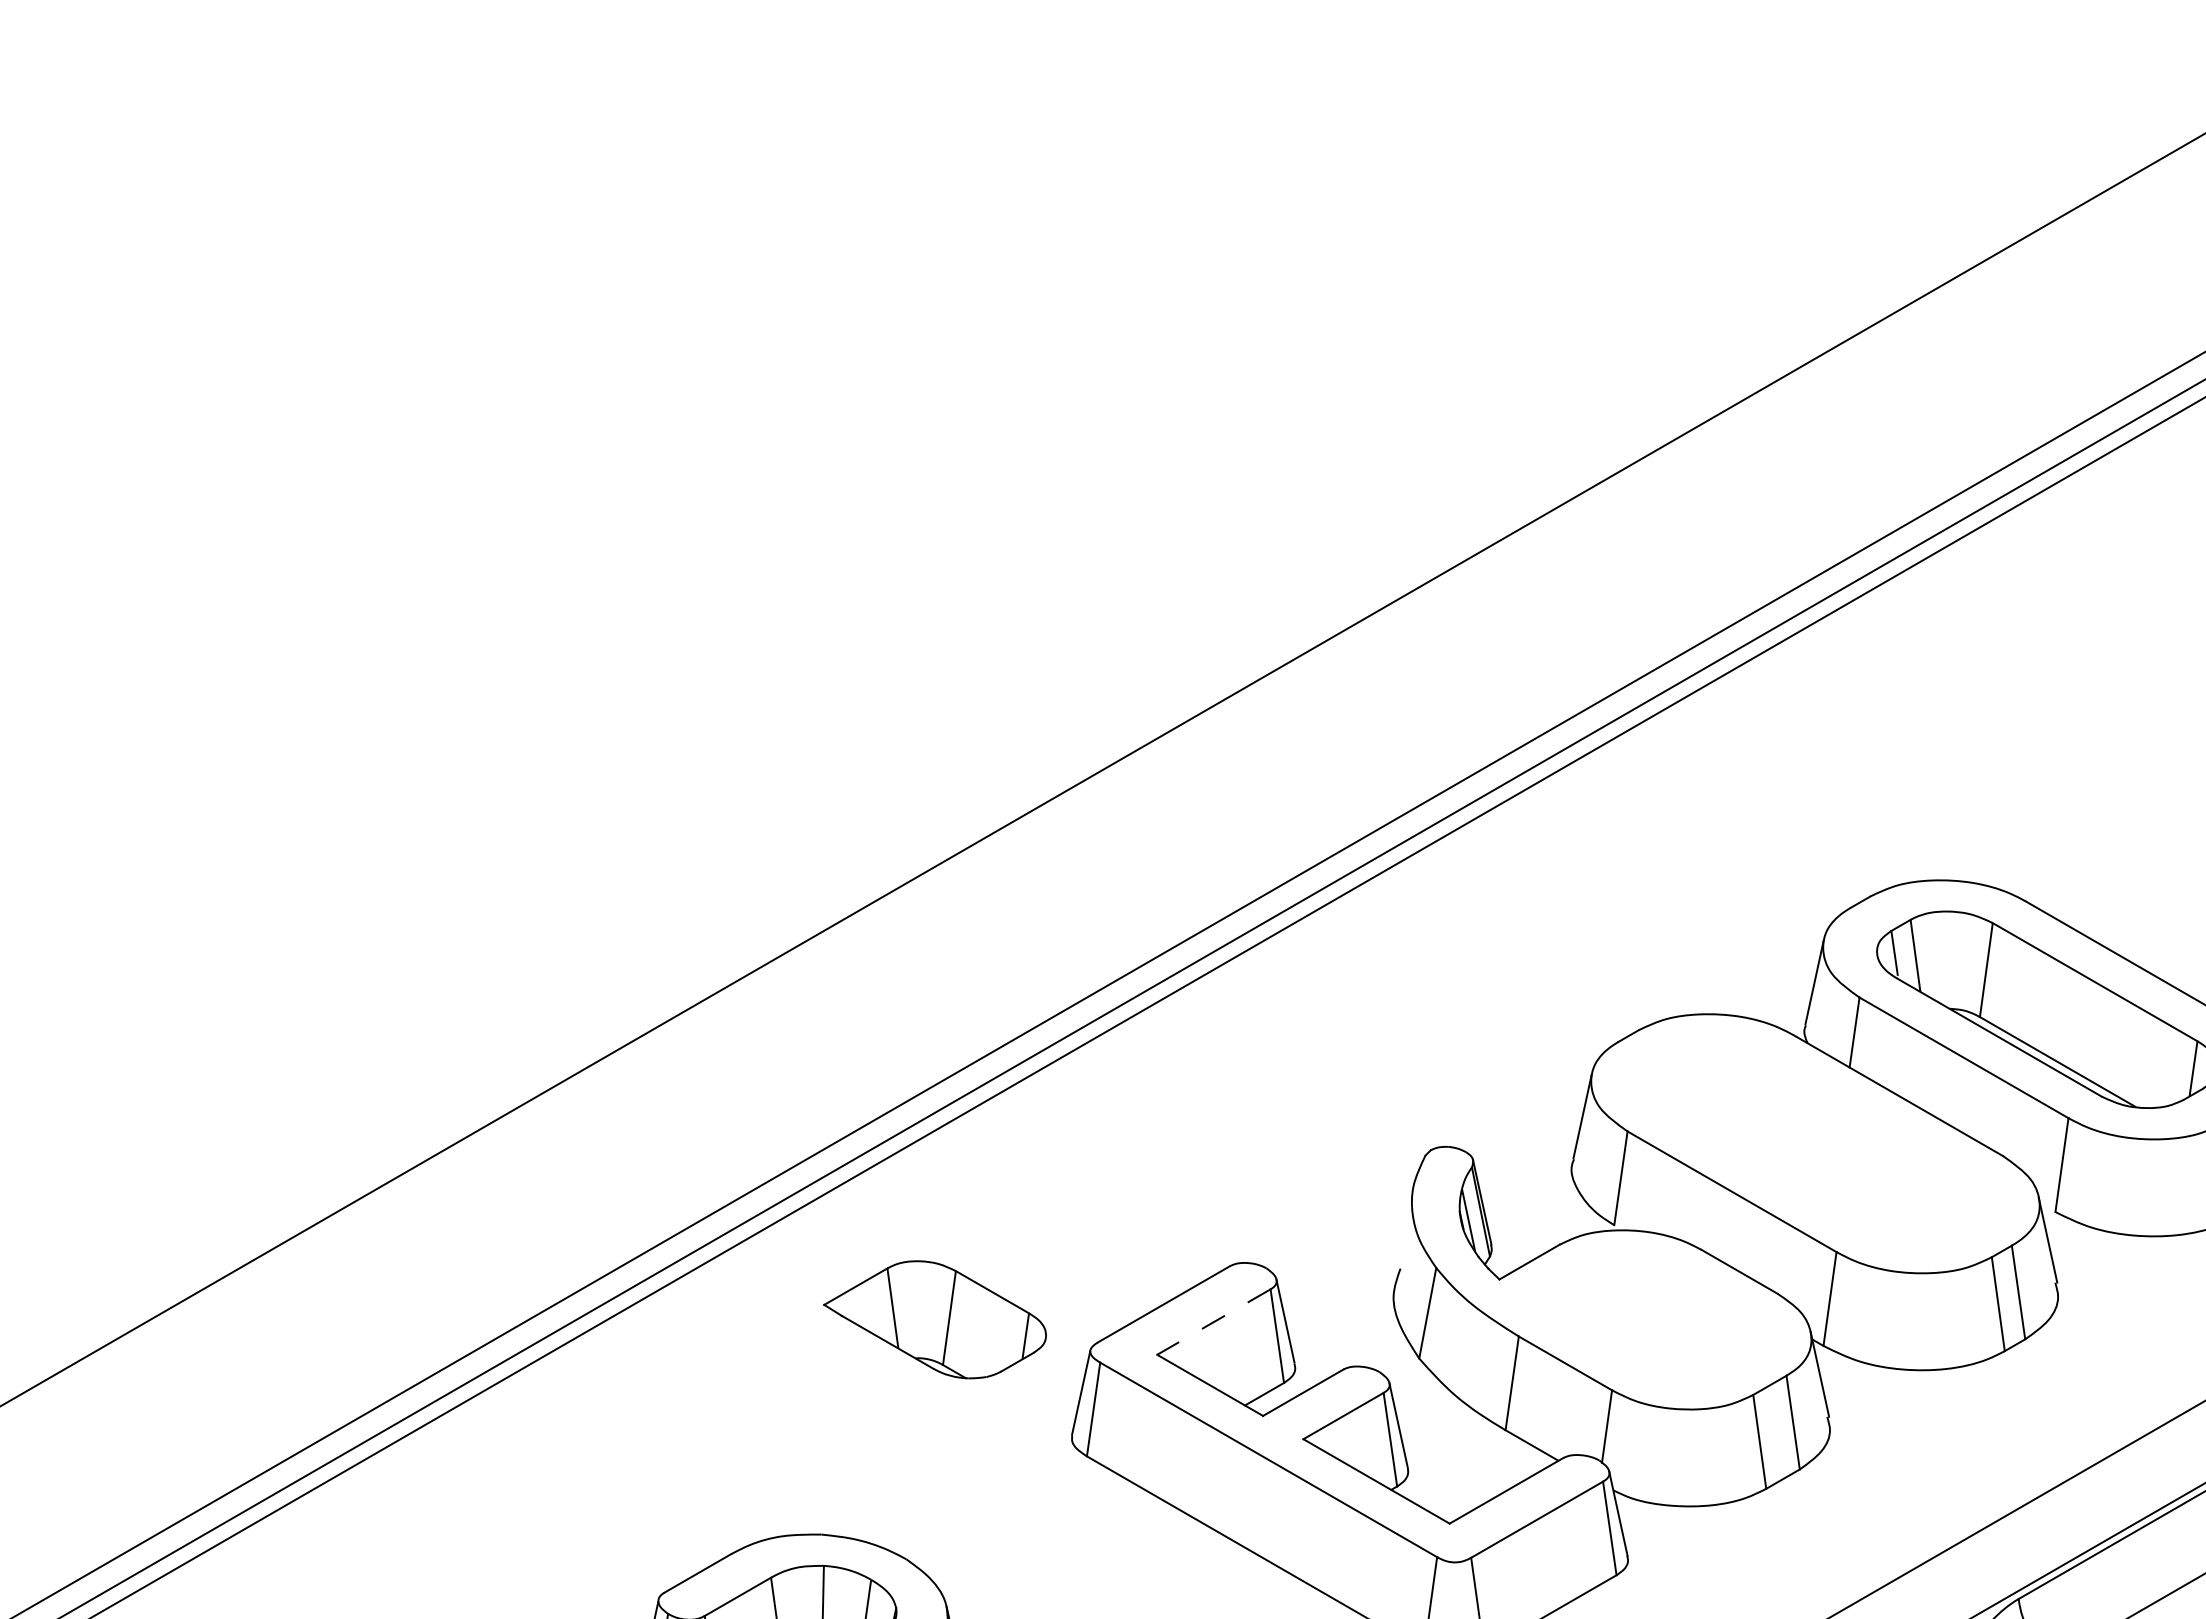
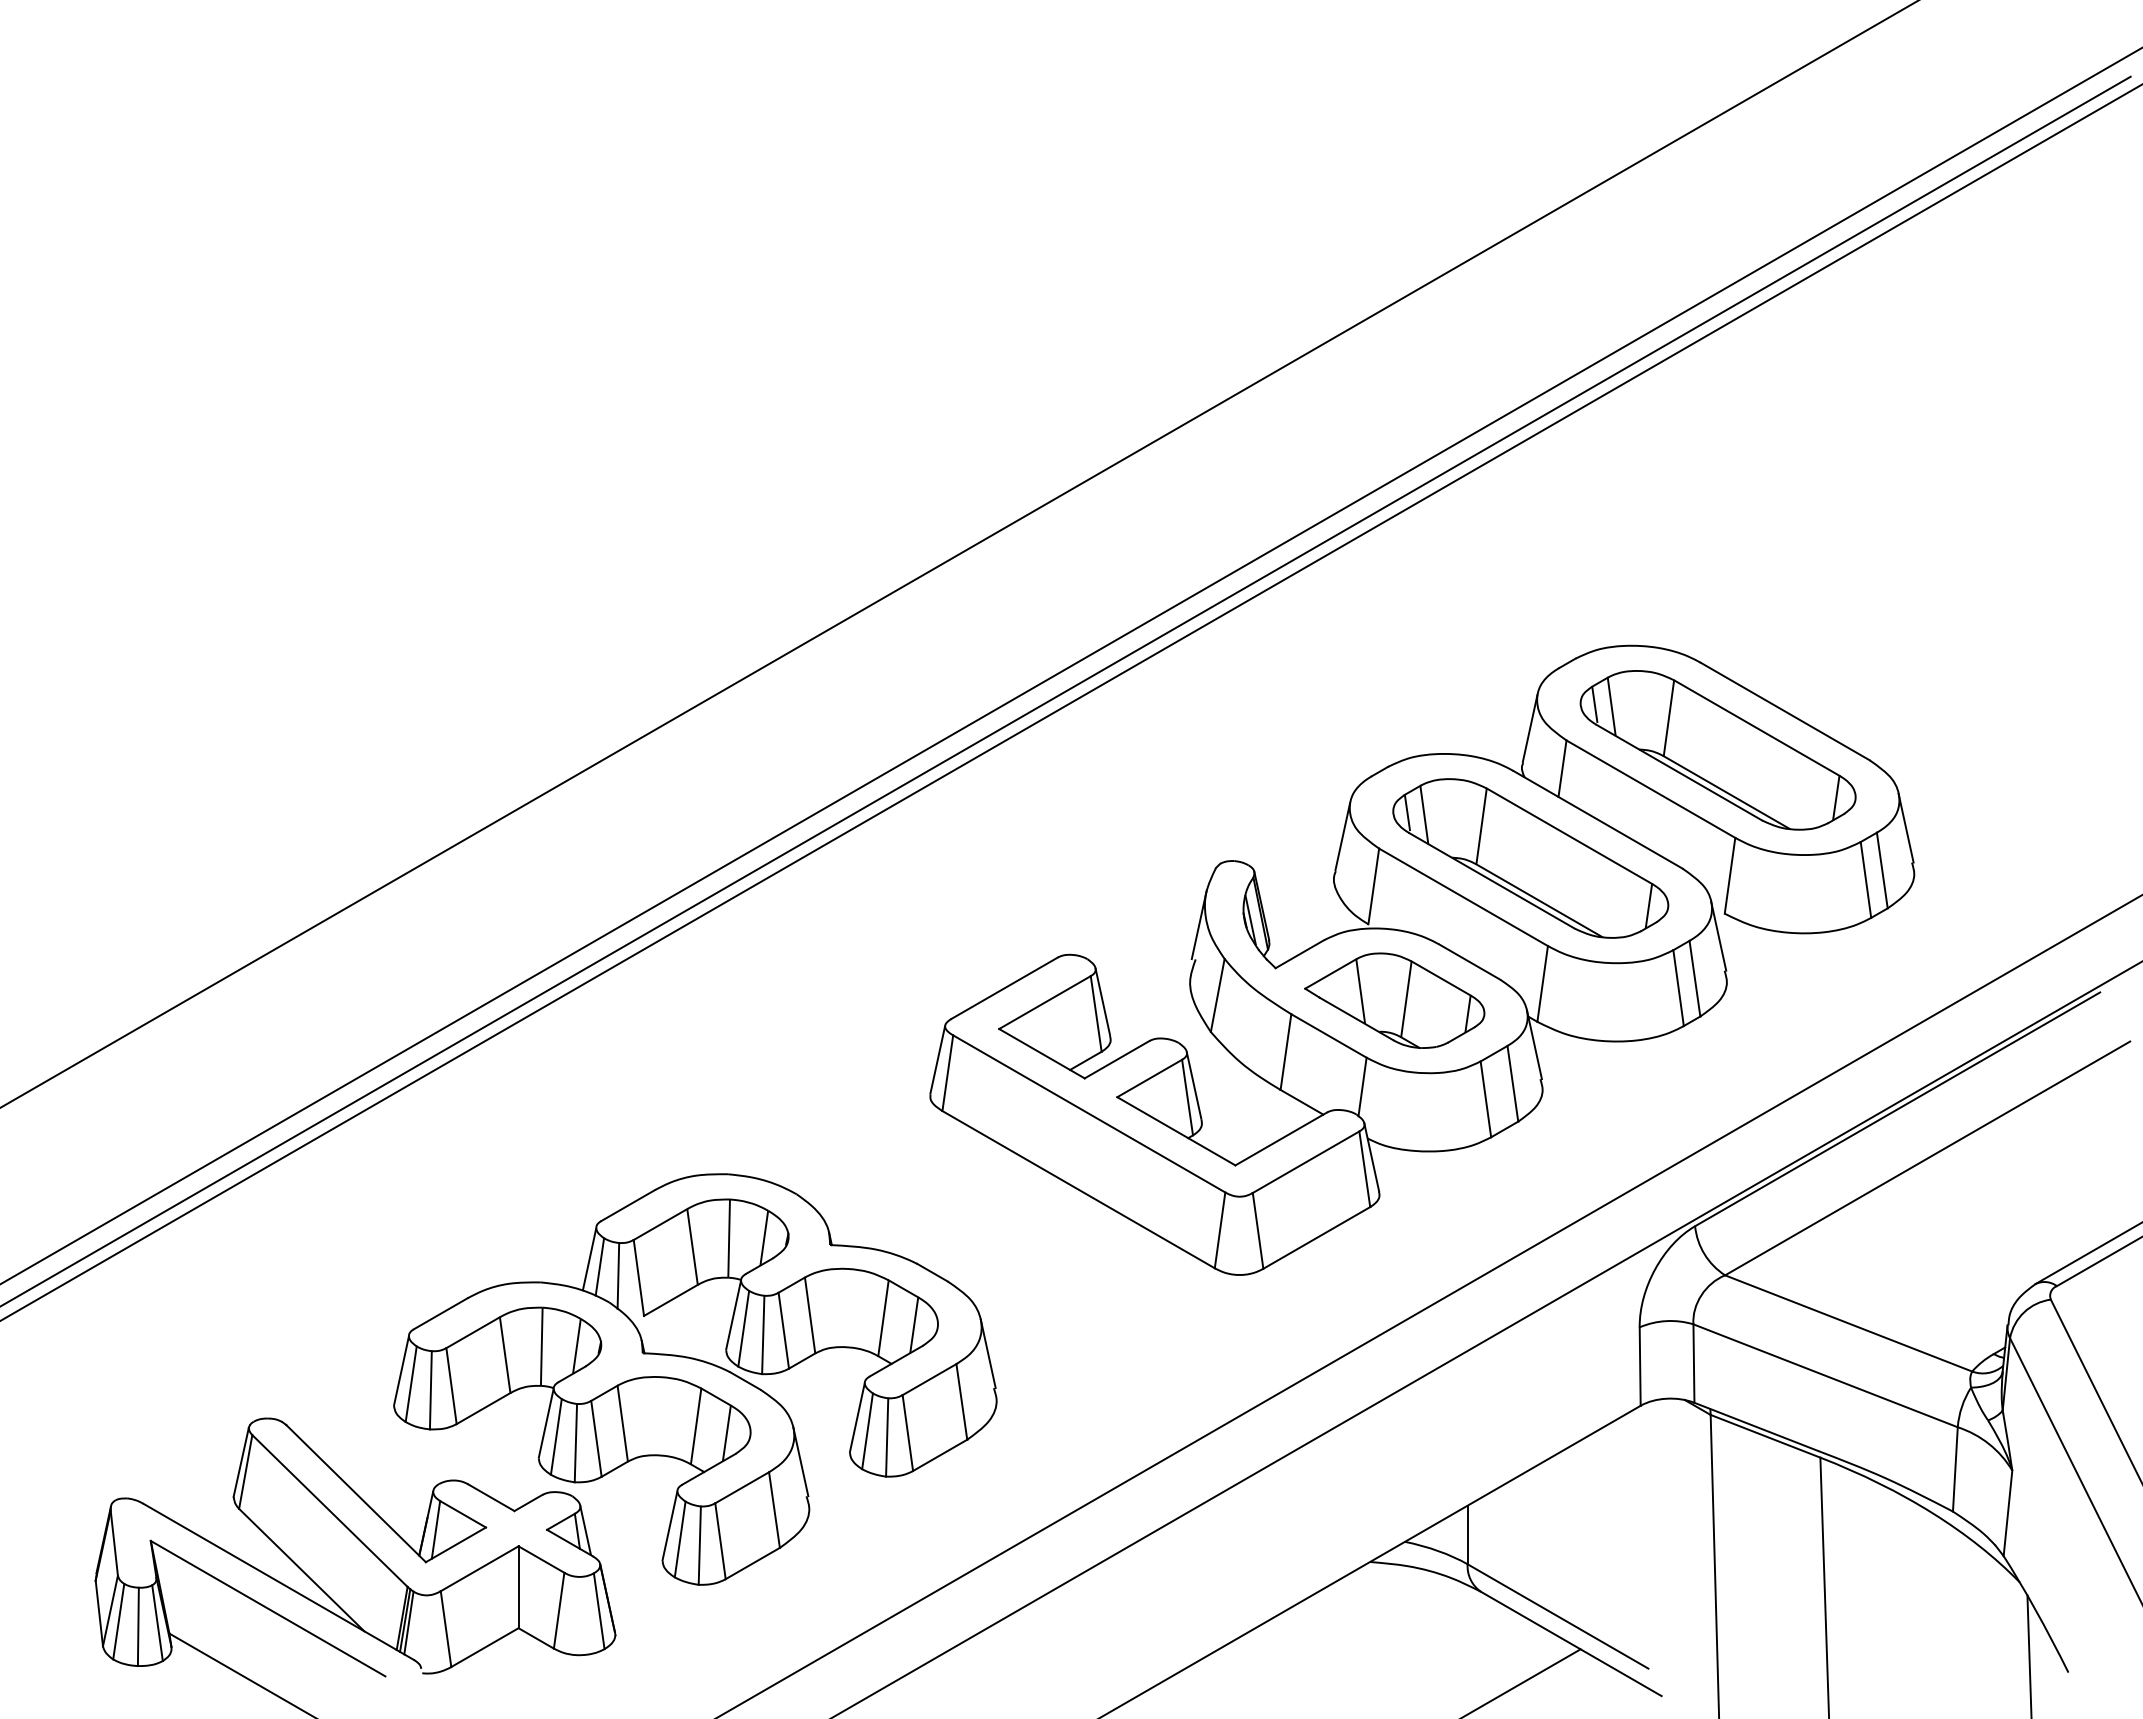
part: (1814, 1143) -> (1530, 858), added
line: (1403, 1225) -> (1198, 924), added
part: (934, 1319) -> (1394, 1000), moved
line: (1213, 1321) -> (1044, 1002), dashed -> solid

